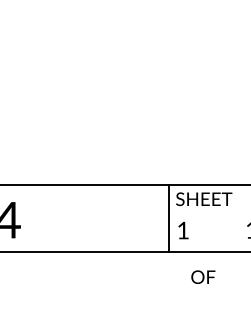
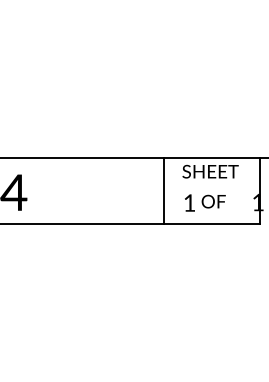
line: (169, 218) -> (164, 190), moved
text: (203, 277) -> (213, 201), moved

